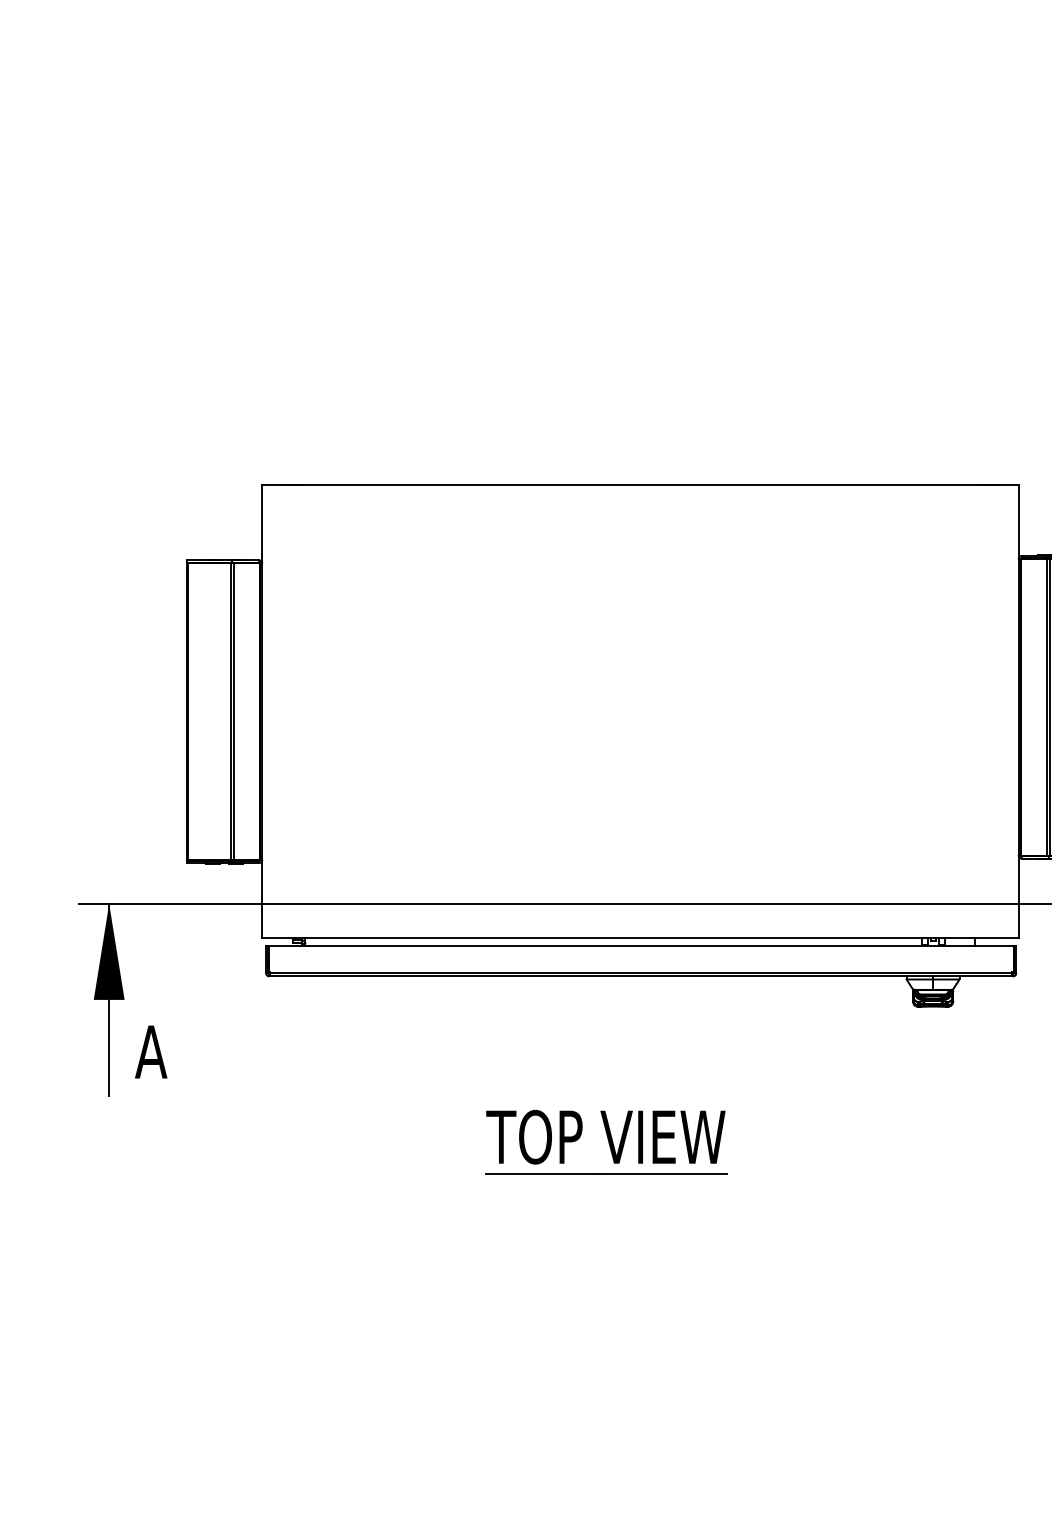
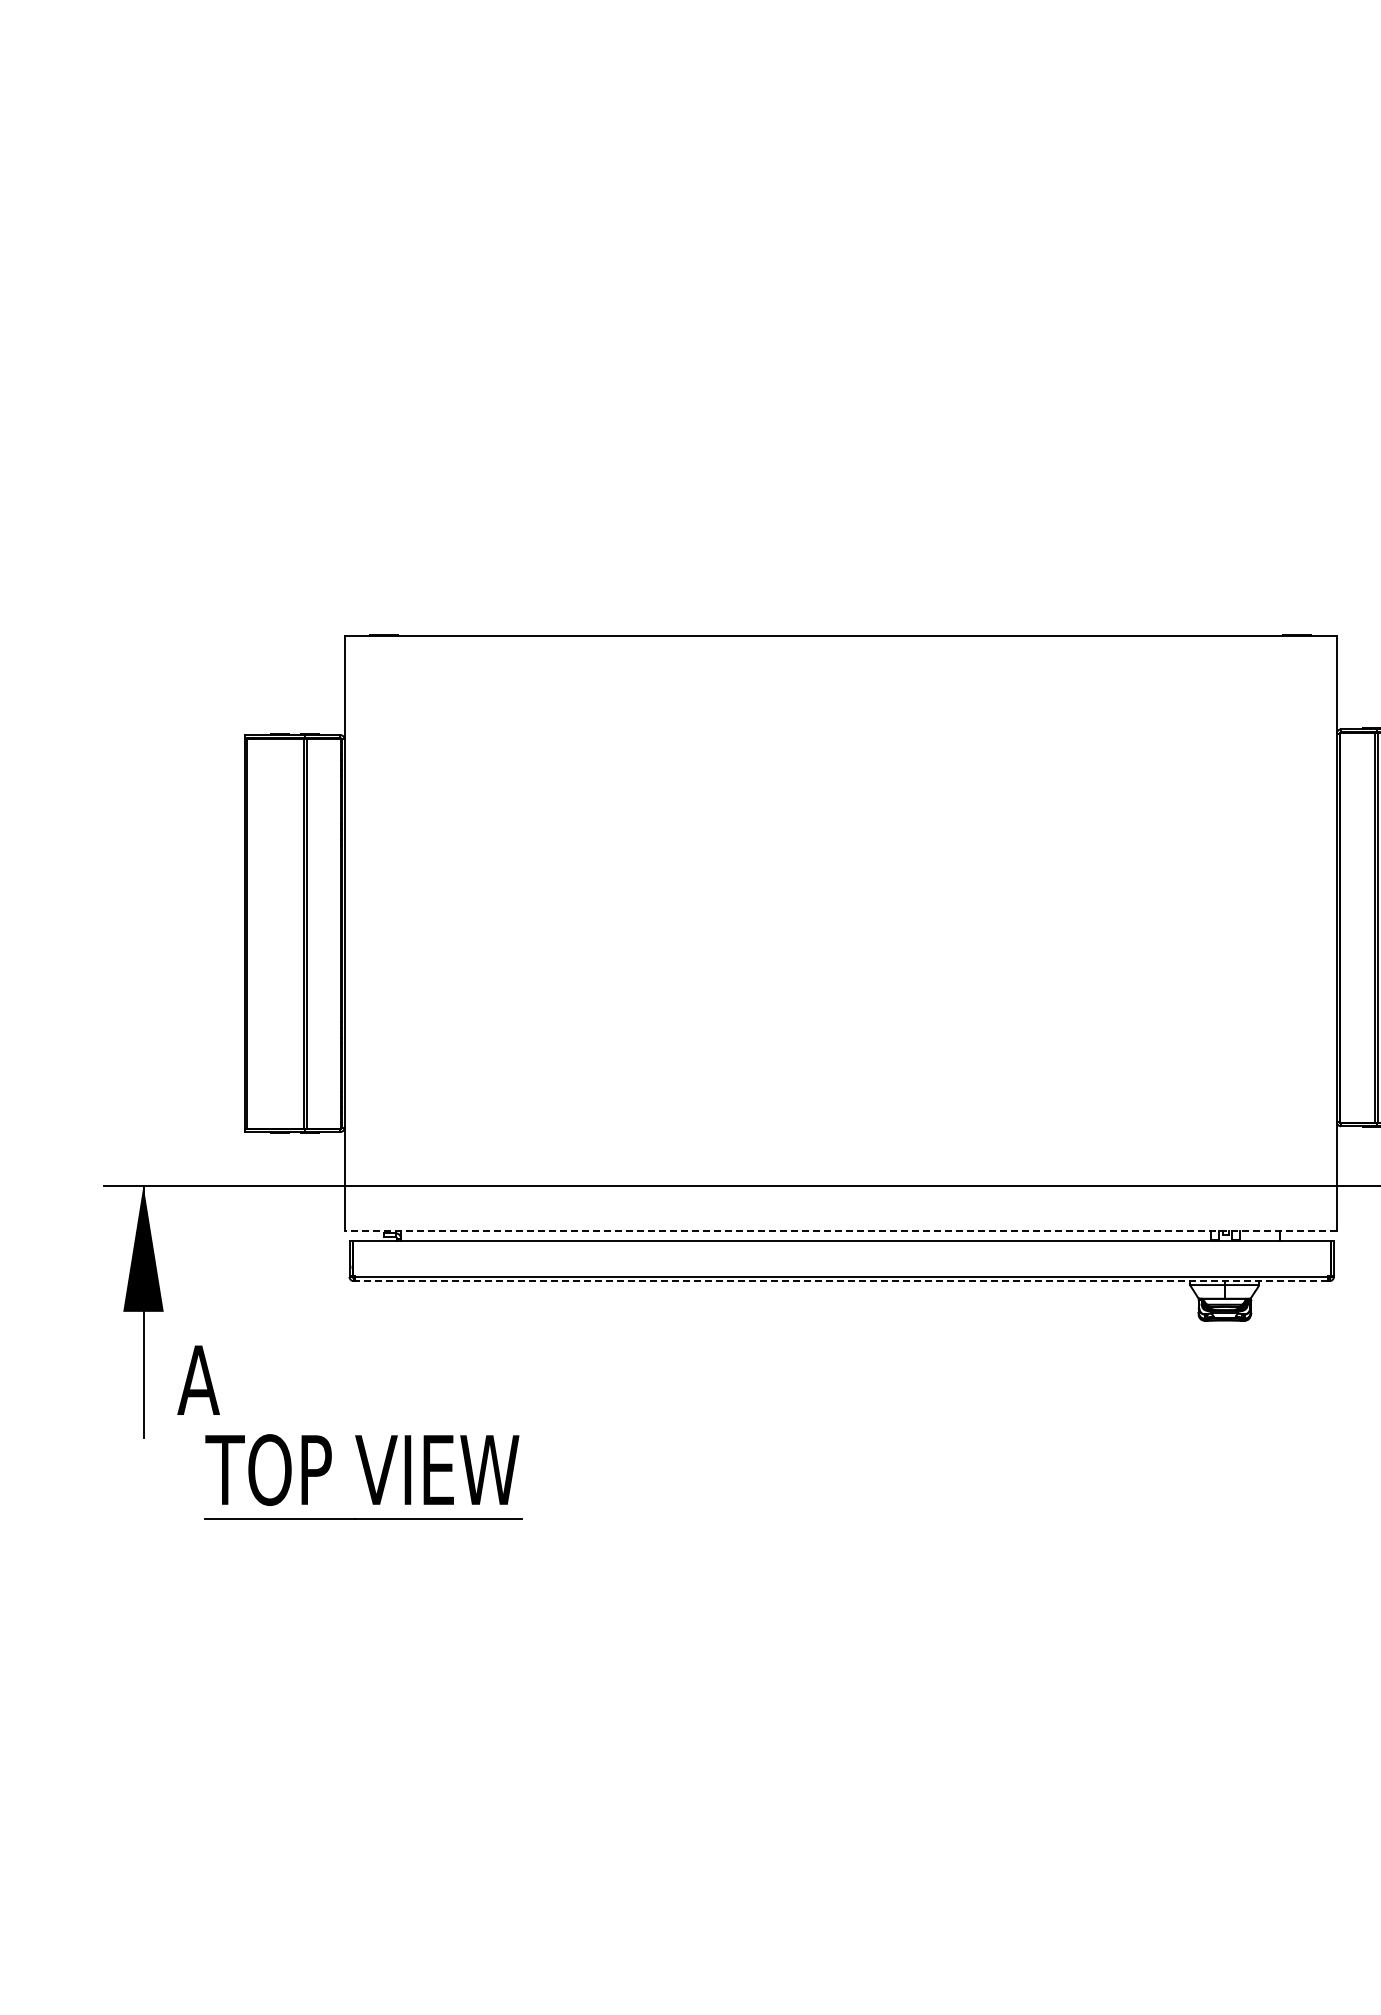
line: (640, 938) -> (840, 1231), solid -> dashed
line: (641, 976) -> (841, 1281), solid -> dashed
part: (606, 1142) -> (363, 1476), moved

